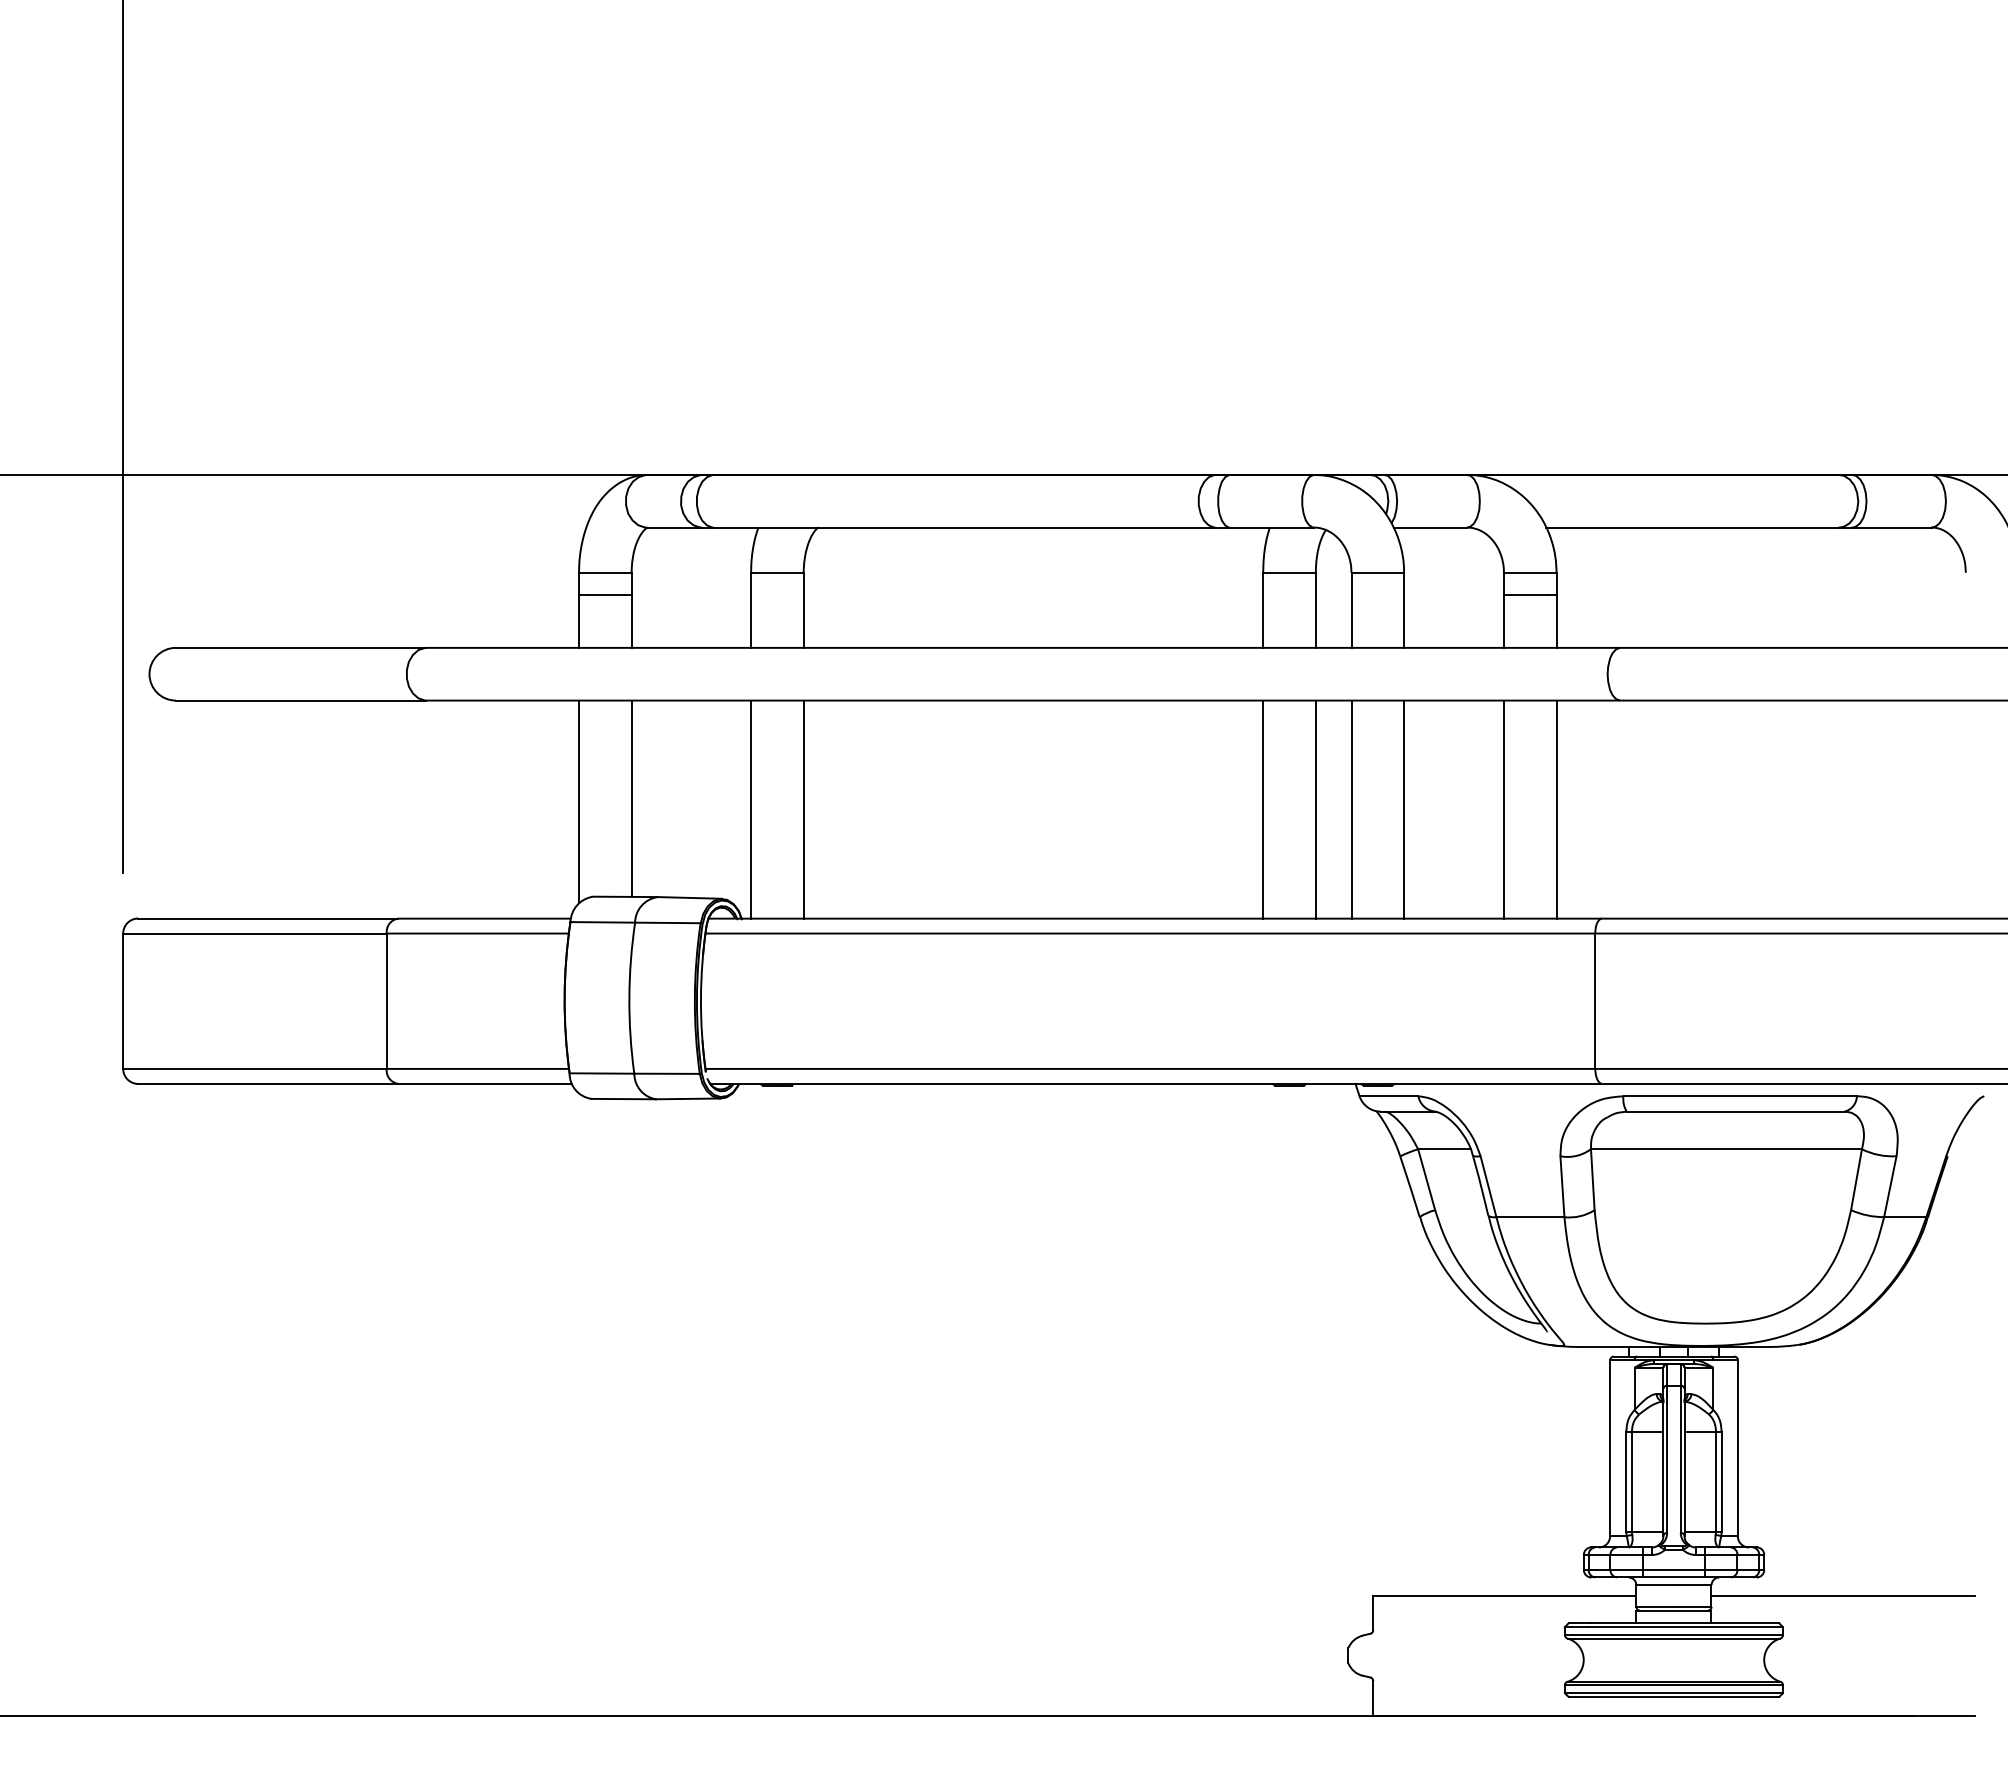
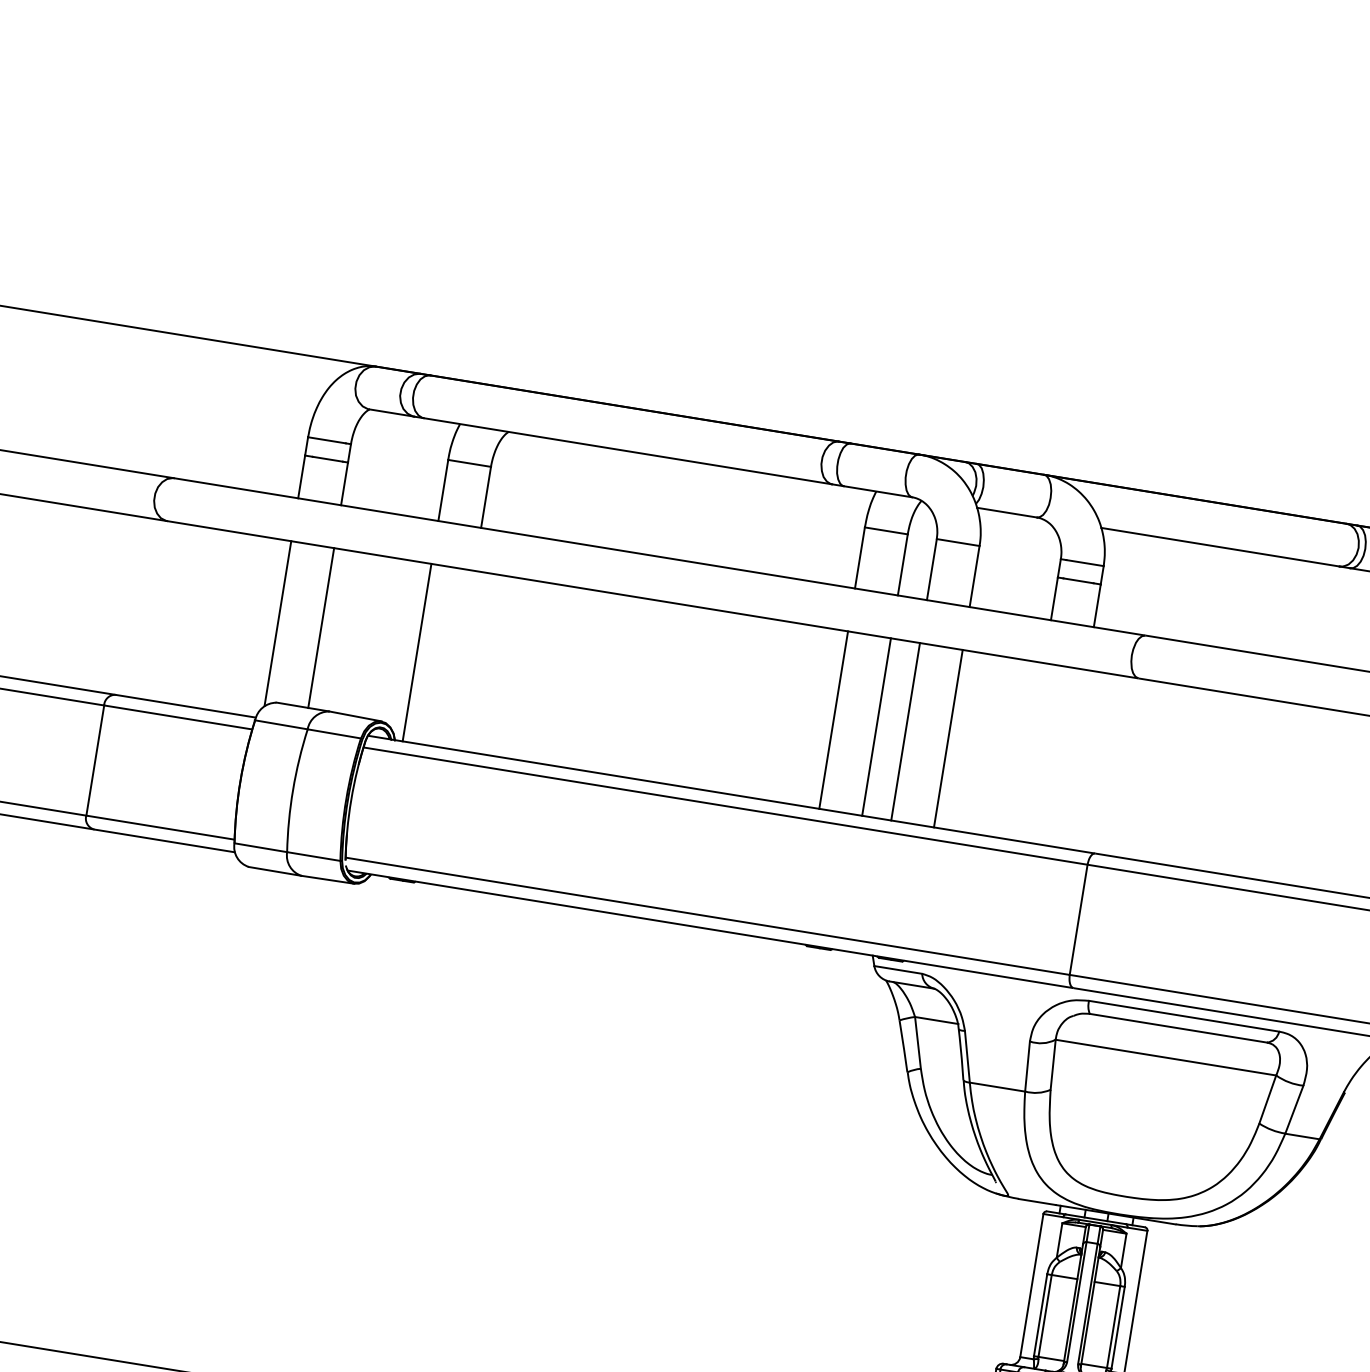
line: (803, 809) -> (459, 659), removed
line: (1503, 809) -> (1029, 751), removed
line: (1556, 809) -> (1072, 758), removed

